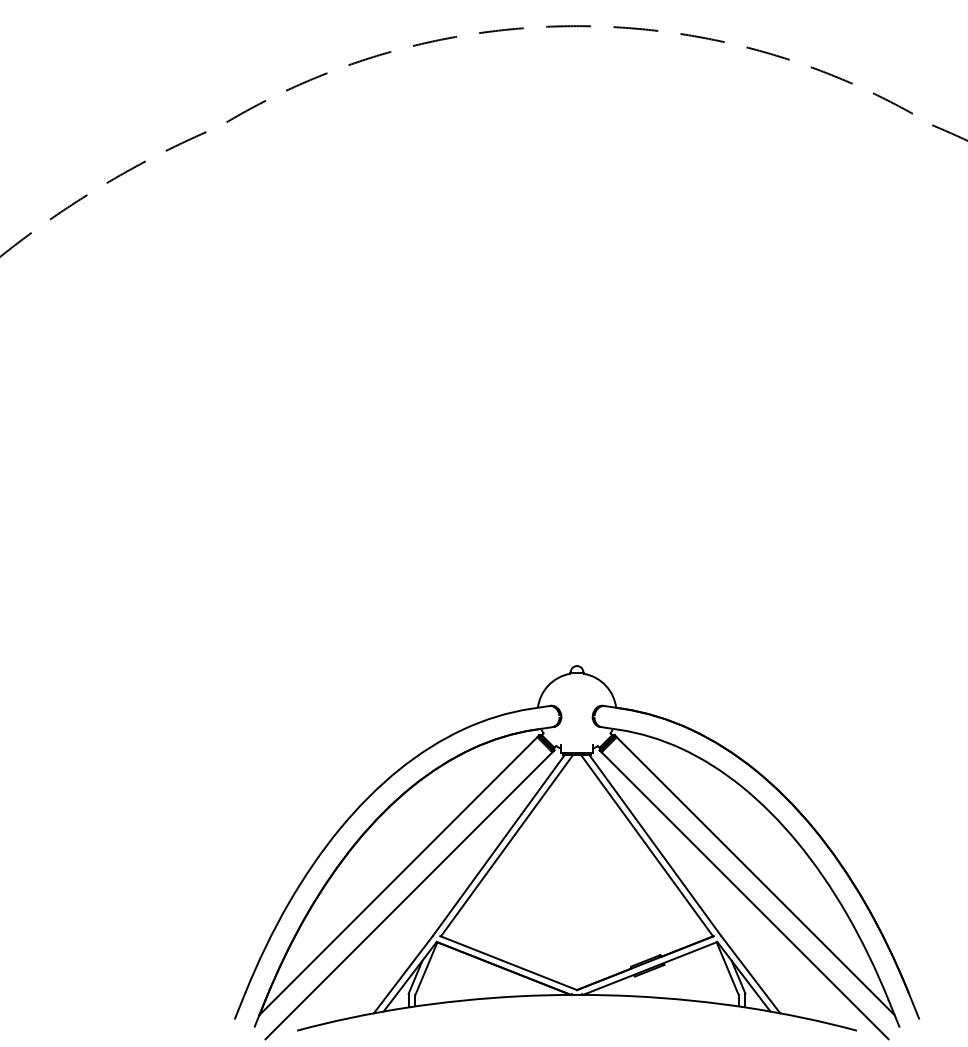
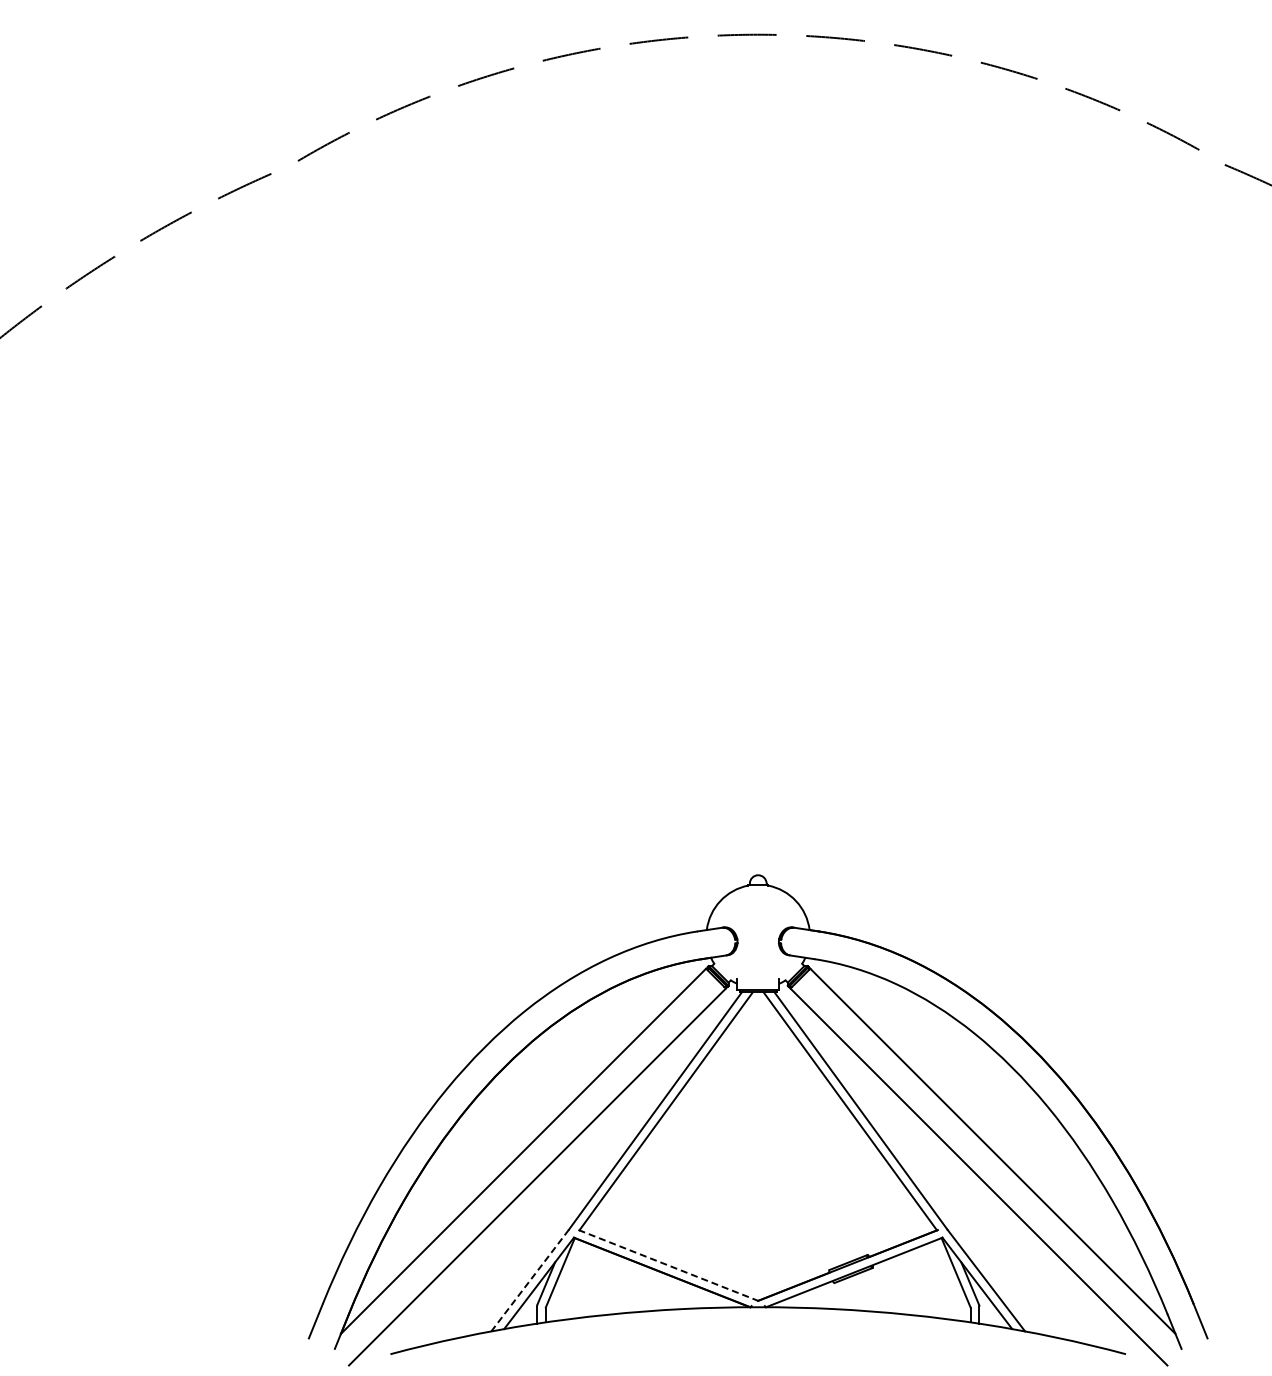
line: (508, 963) -> (668, 1265), solid -> dashed
line: (403, 974) -> (530, 1280), solid -> dashed

